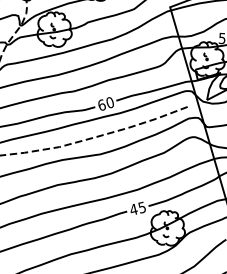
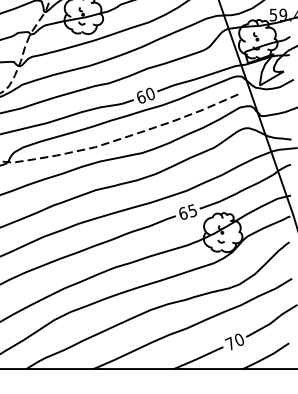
text: (134, 209) -> (183, 213), 45 -> 65

